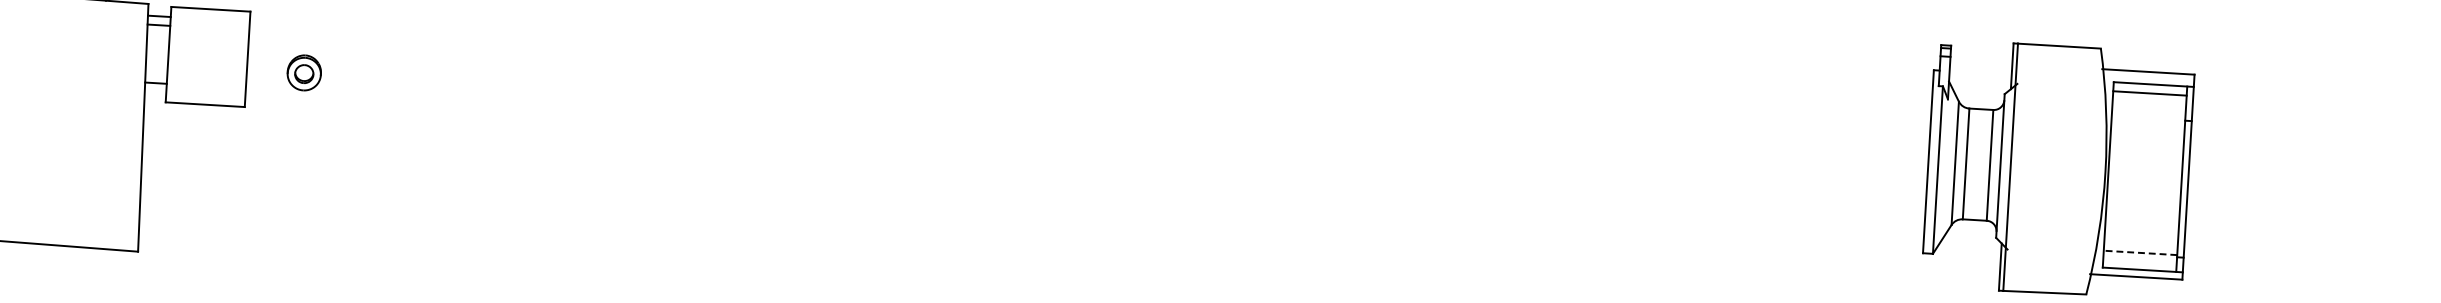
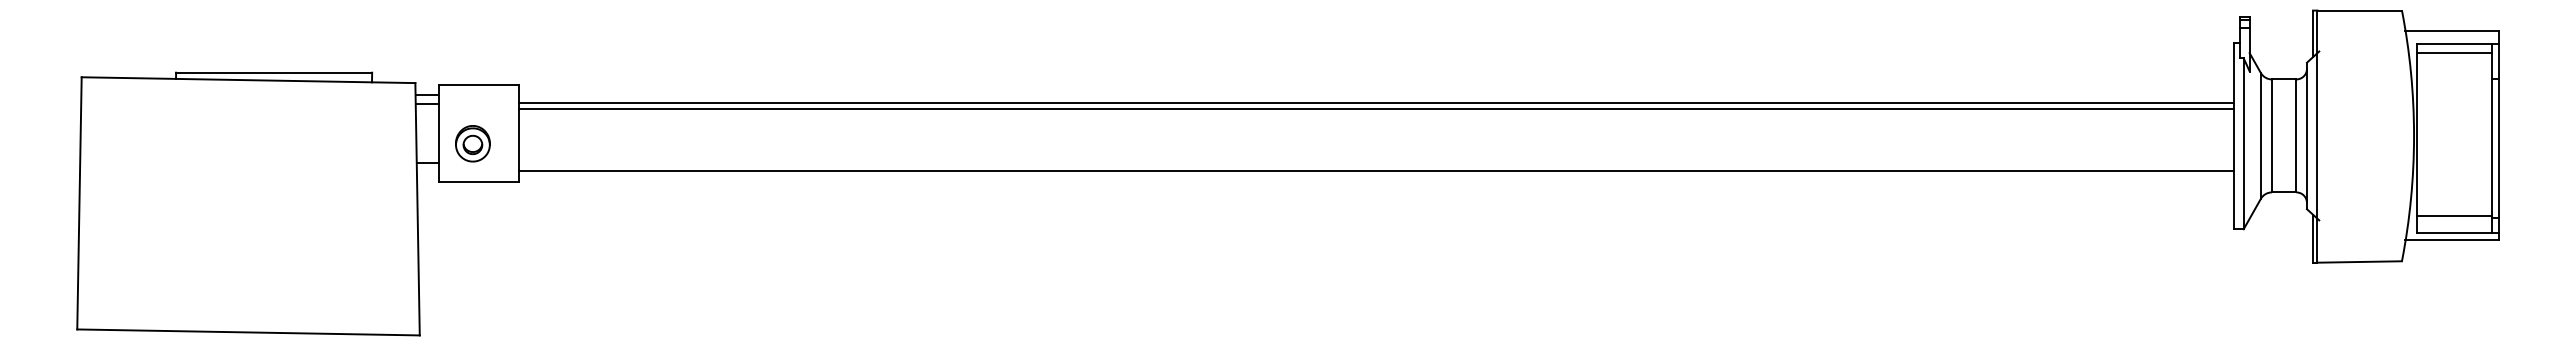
part: (303, 72) -> (472, 143), moved
line: (1089, 79) -> (1376, 102), added
line: (1089, 84) -> (1376, 108), added
line: (1085, 146) -> (1376, 171), added
line: (2140, 252) -> (2454, 215), dashed -> solid

